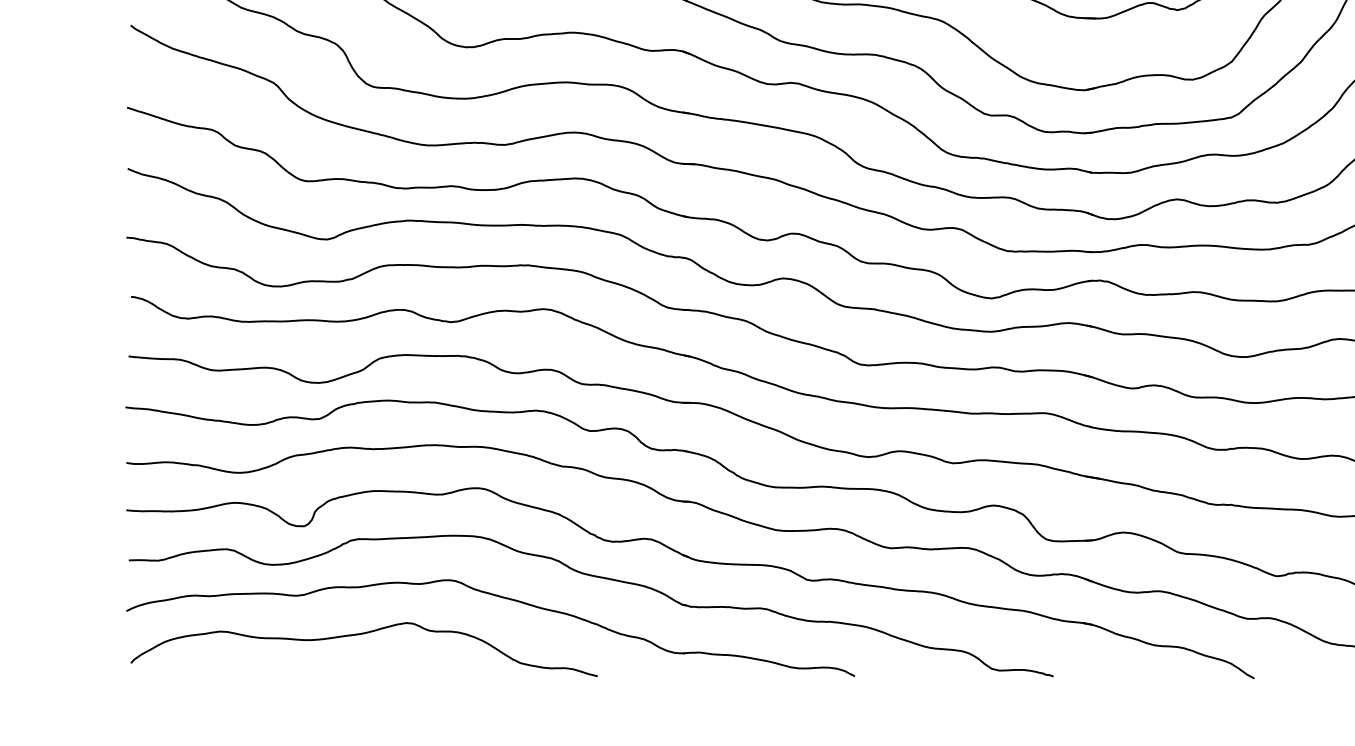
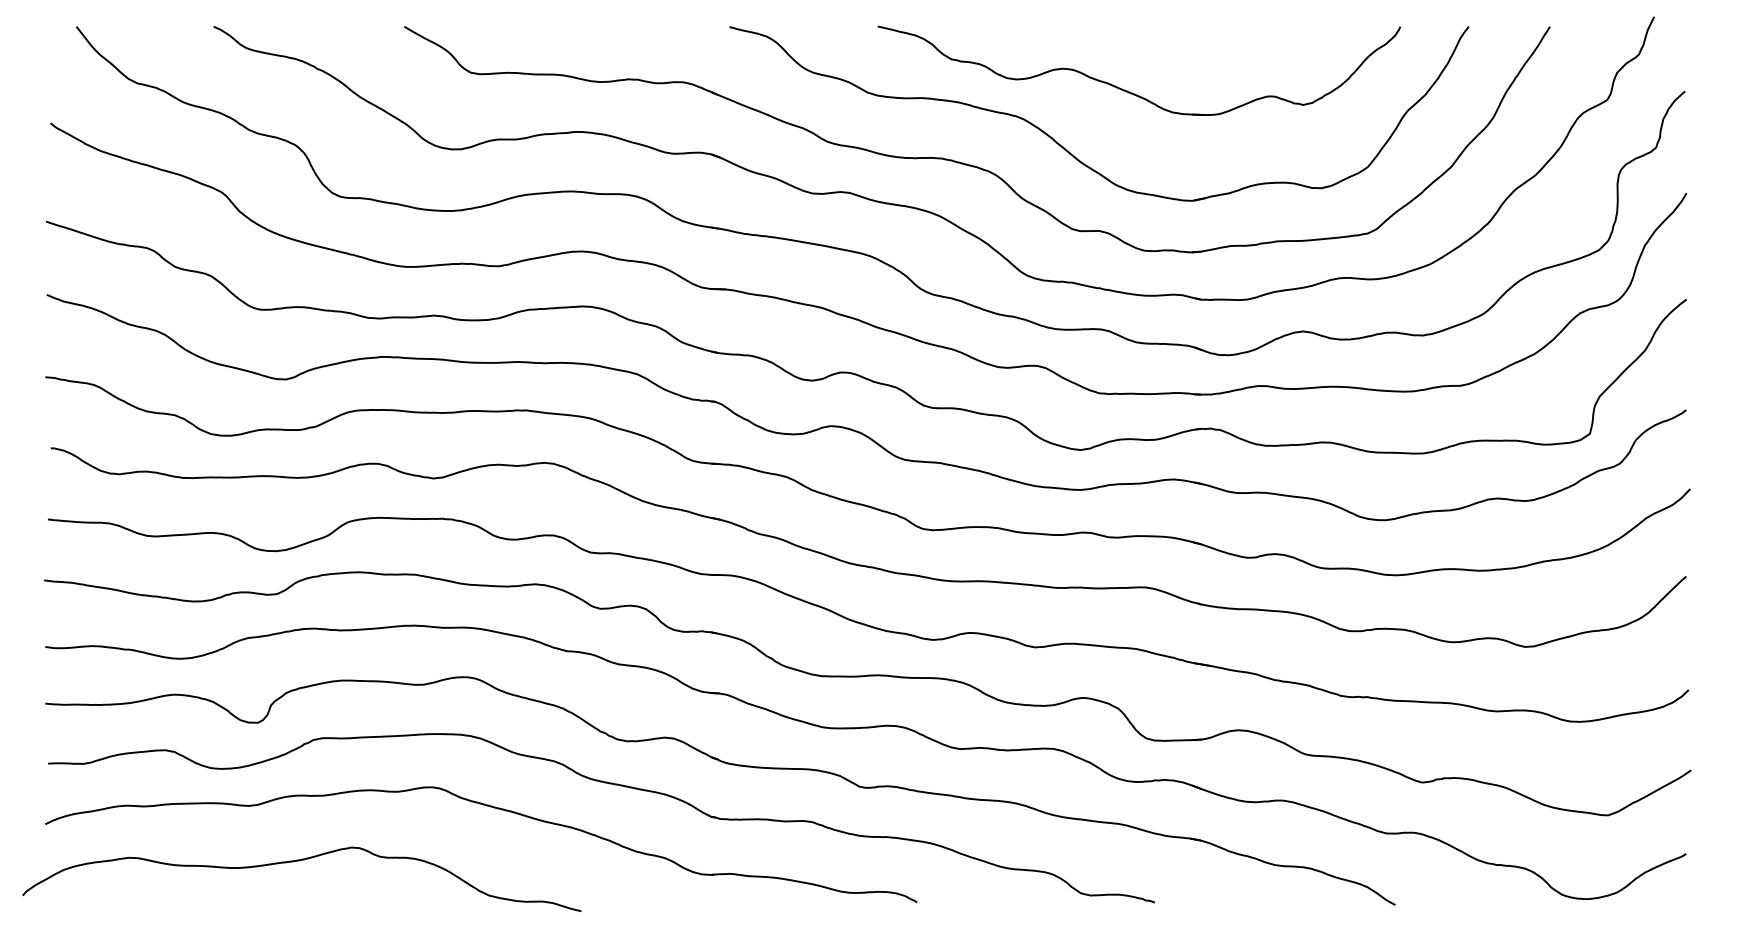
curve: (362, 634) -> (299, 861), moved

